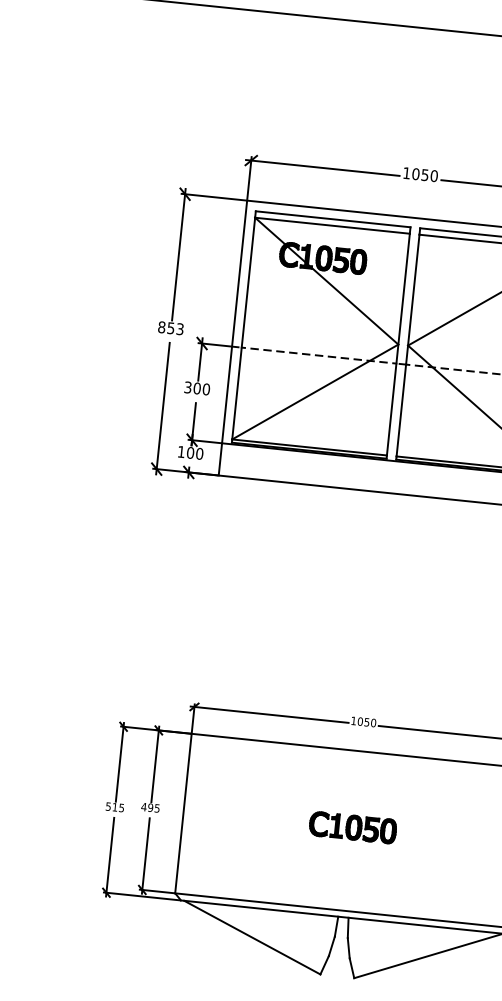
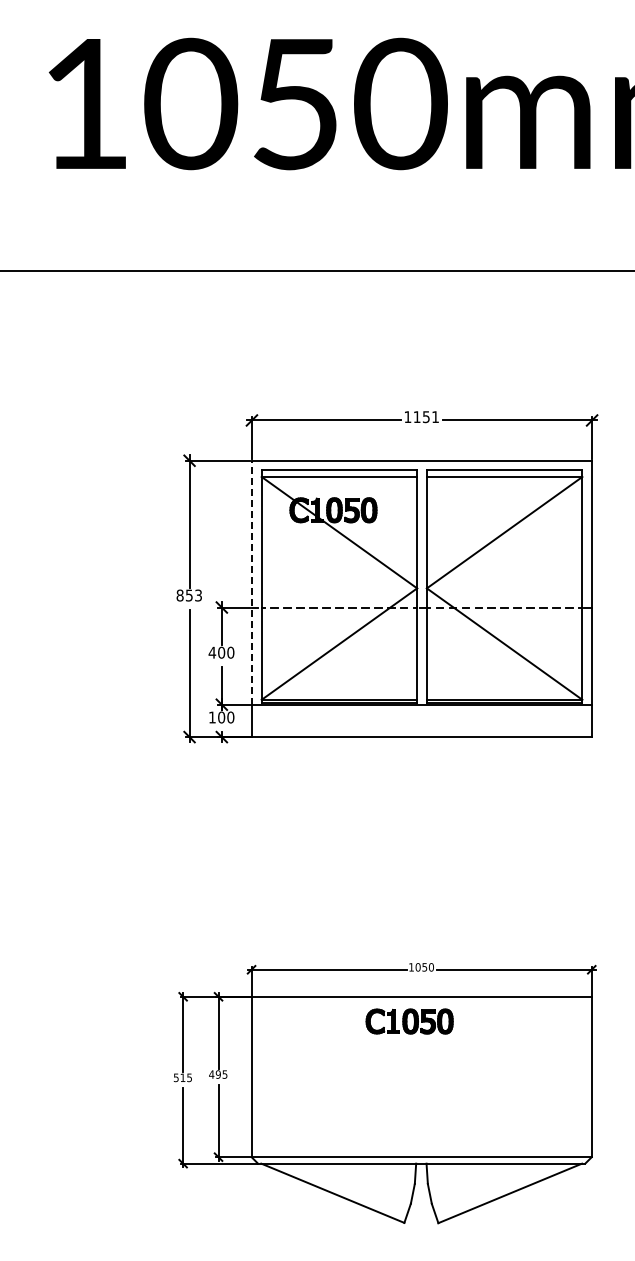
text: (425, 175) -> (426, 417), 1050 -> 1151
line: (234, 321) -> (251, 582), solid -> dashed
text: (188, 387) -> (212, 652), 300 -> 400
part: (352, 827) -> (409, 1021), moved

